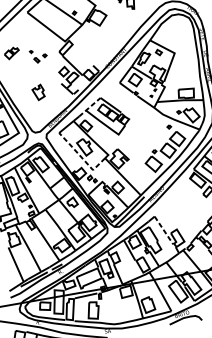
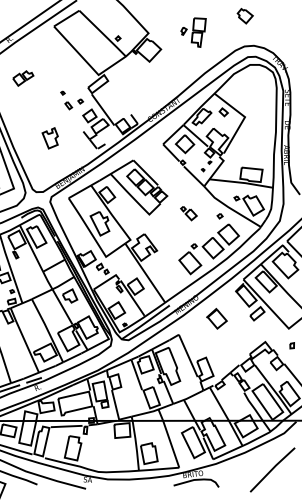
part: (38, 55) -> (72, 100), moved
line: (89, 107) -> (116, 170), dashed -> solid
part: (146, 128) -> (188, 213), added
line: (81, 157) -> (93, 237), dashed -> solid
part: (179, 200) -> (216, 318), added
line: (164, 230) -> (188, 356), dashed -> solid

